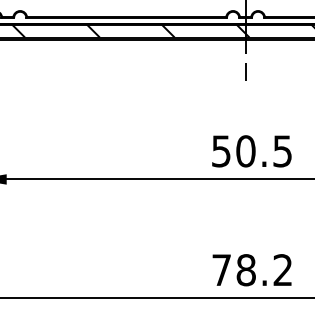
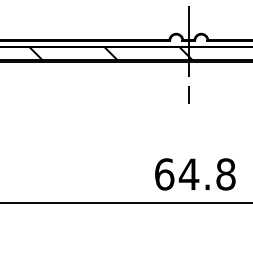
text: (252, 151) -> (195, 174), 50.5 -> 64.8

